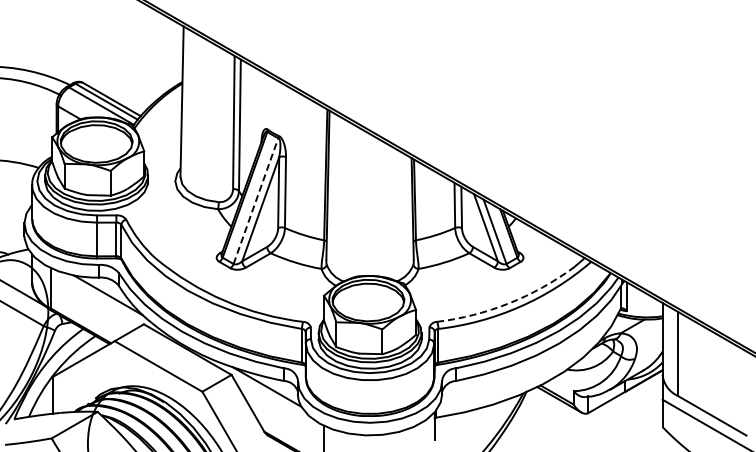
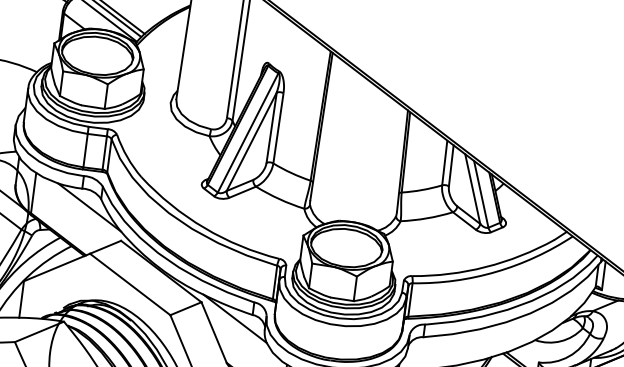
line: (256, 201) -> (248, 133), dashed -> solid
arc: (508, 303) -> (485, 267), dashed -> solid

